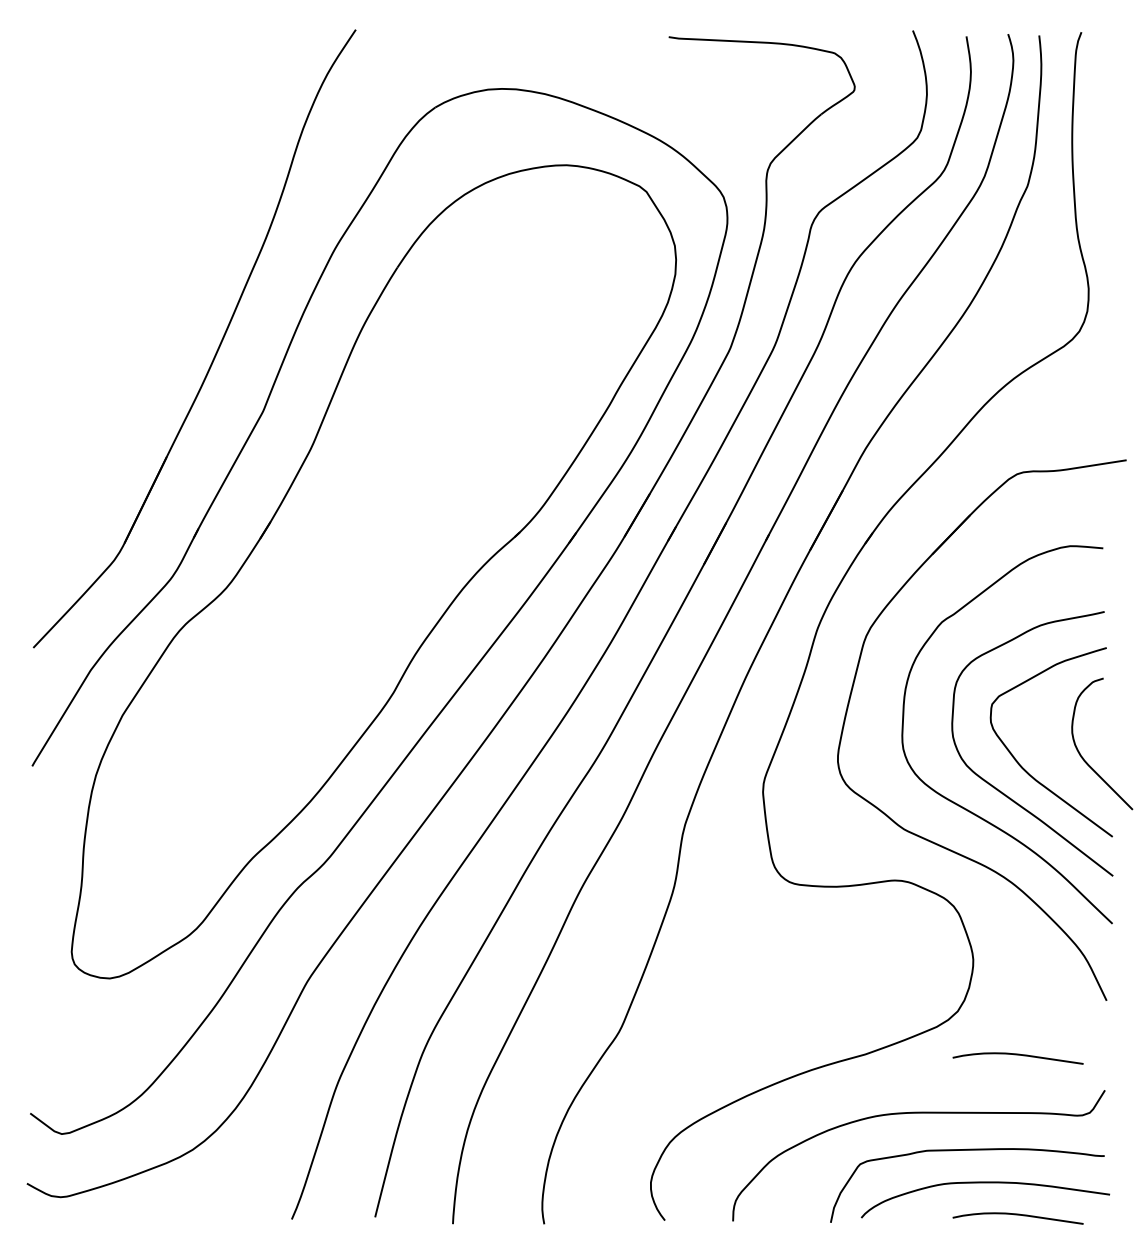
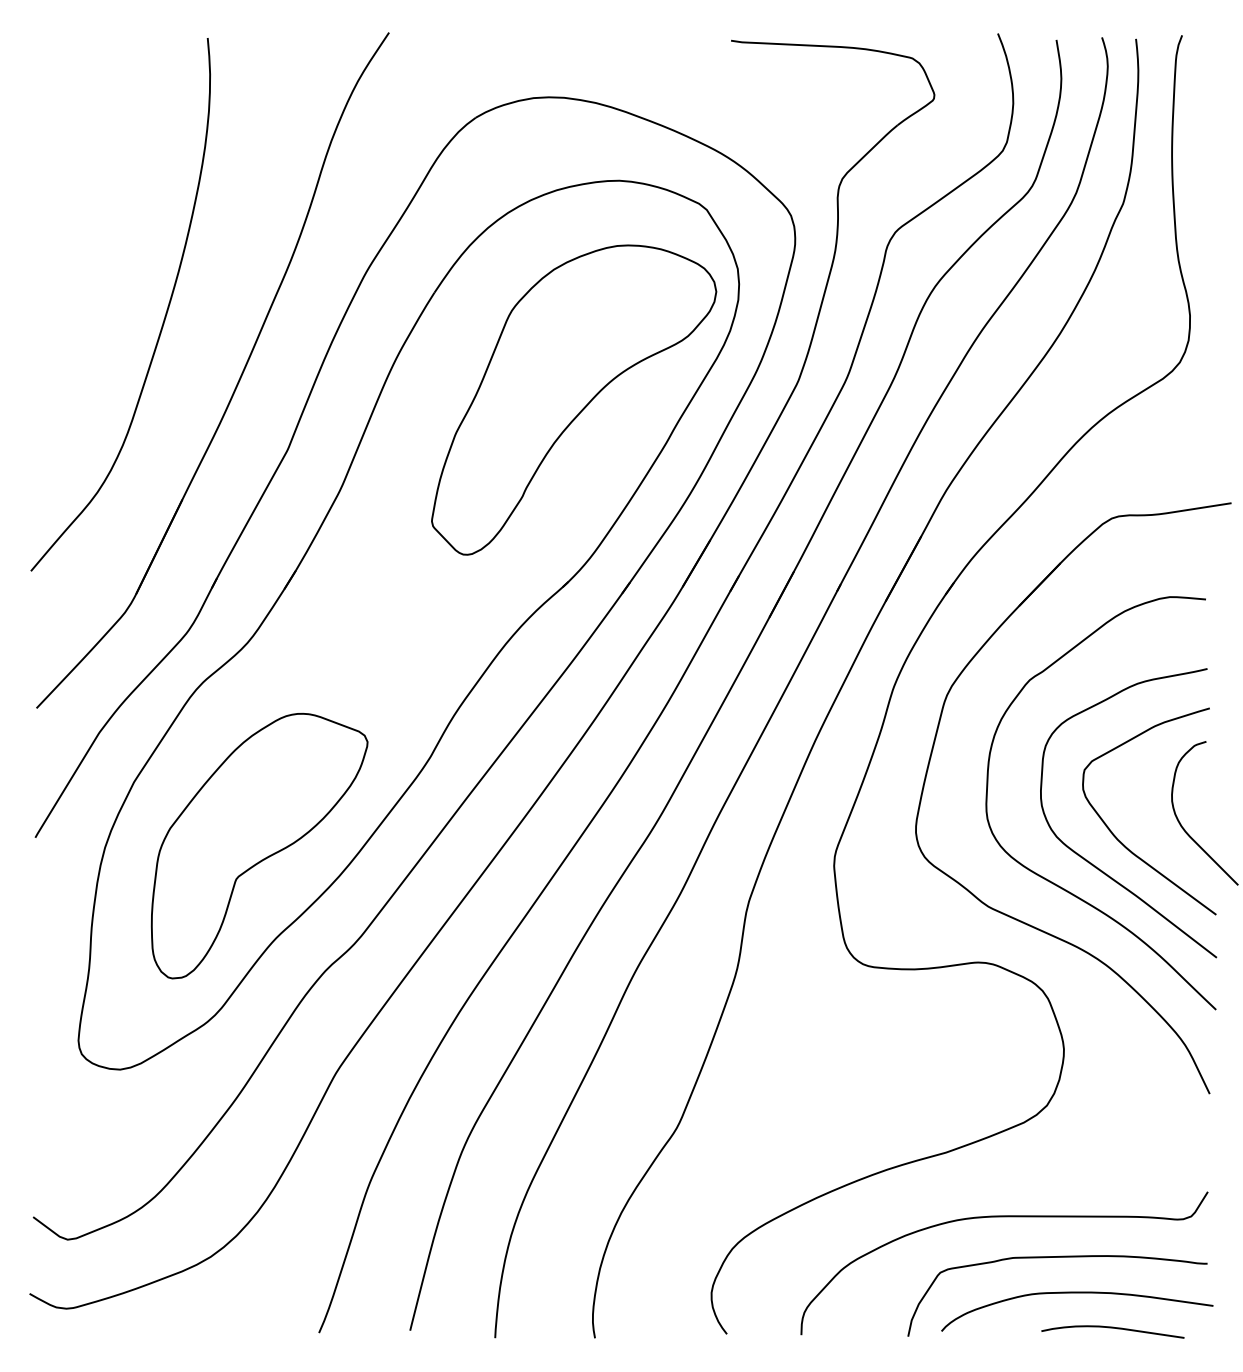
curve: (149, 291) -> (163, 318), added
part: (525, 365) -> (574, 399), added
part: (237, 773) -> (259, 845), added
curve: (1017, 1055) -> (1112, 1153), removed

